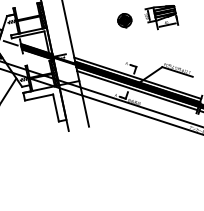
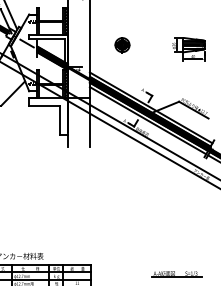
part: (124, 20) -> (122, 45), moved

